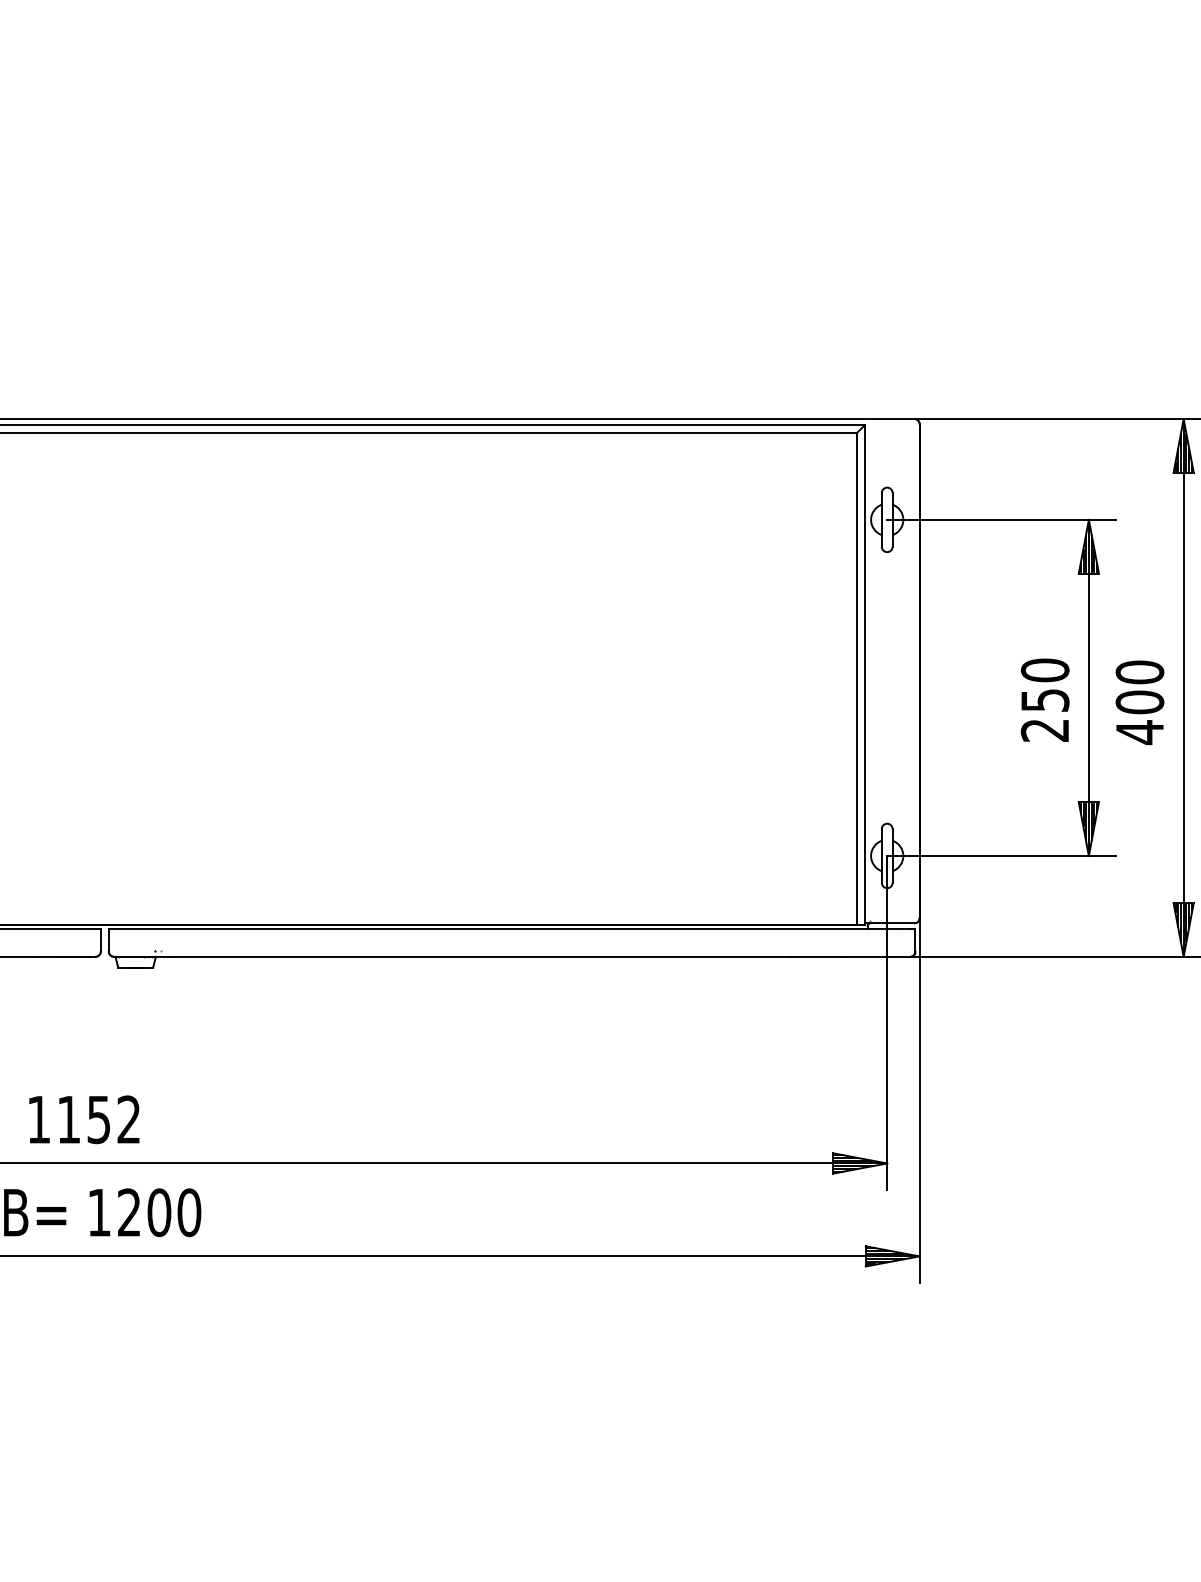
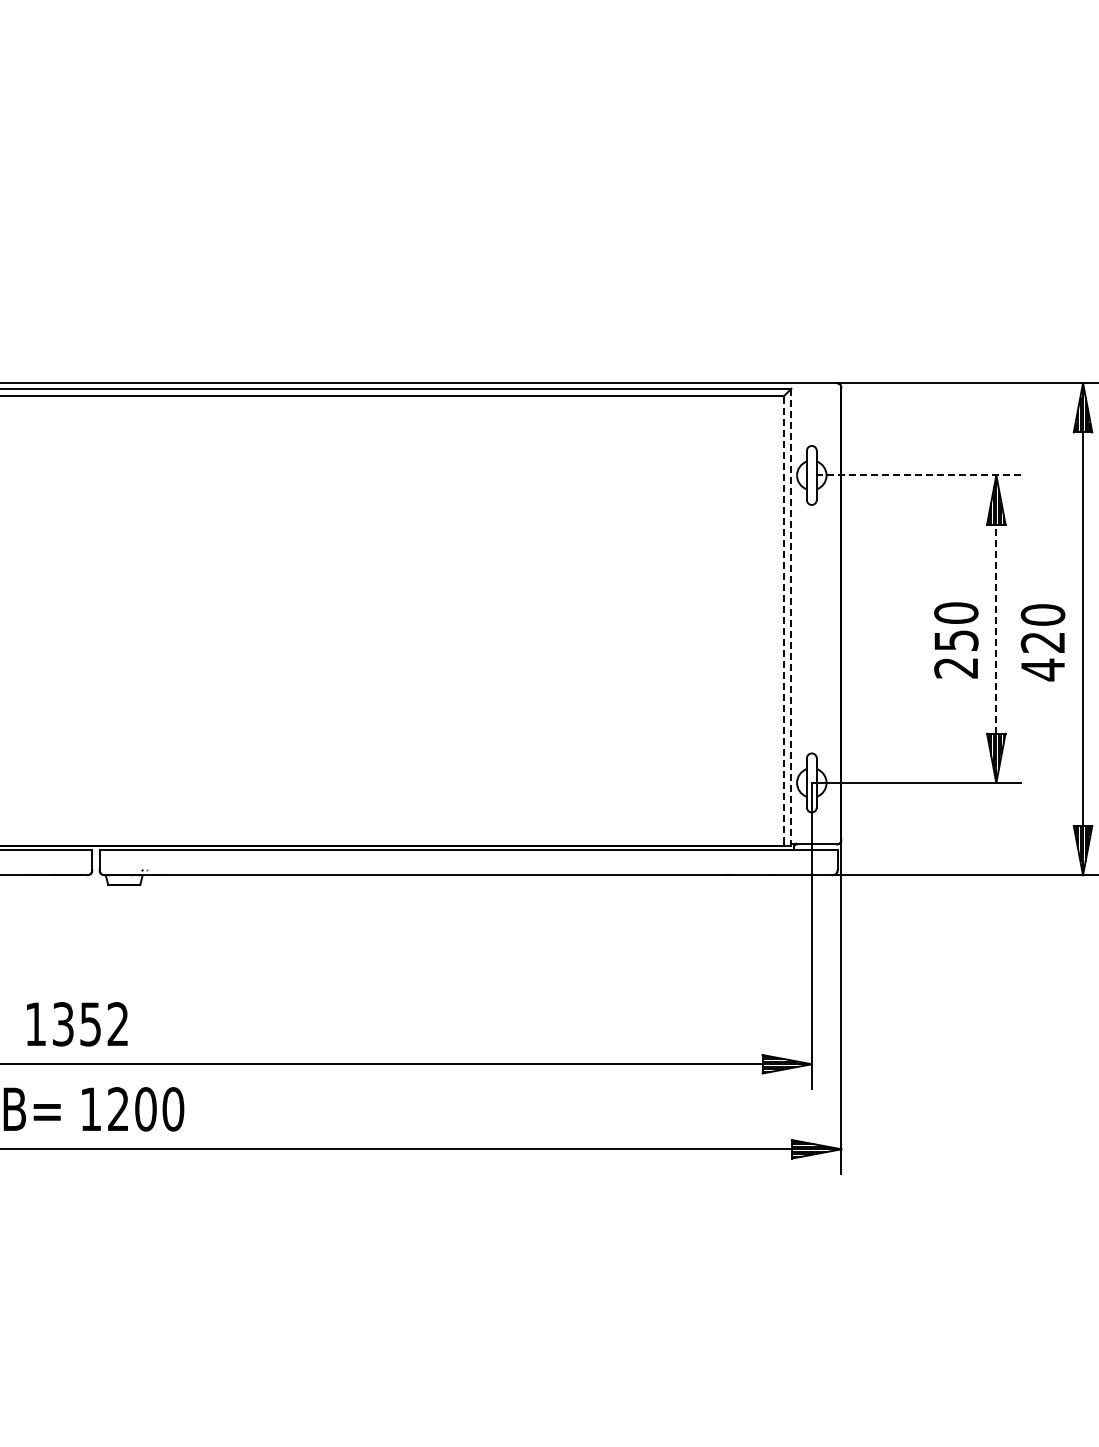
line: (1001, 519) -> (916, 475), solid -> dashed
line: (865, 675) -> (791, 617), solid -> dashed
line: (857, 677) -> (784, 619), solid -> dashed
line: (1089, 688) -> (996, 629), solid -> dashed
text: (1139, 702) -> (1042, 642), 400 -> 420
text: (69, 1119) -> (63, 1024), 1152 -> 1352

